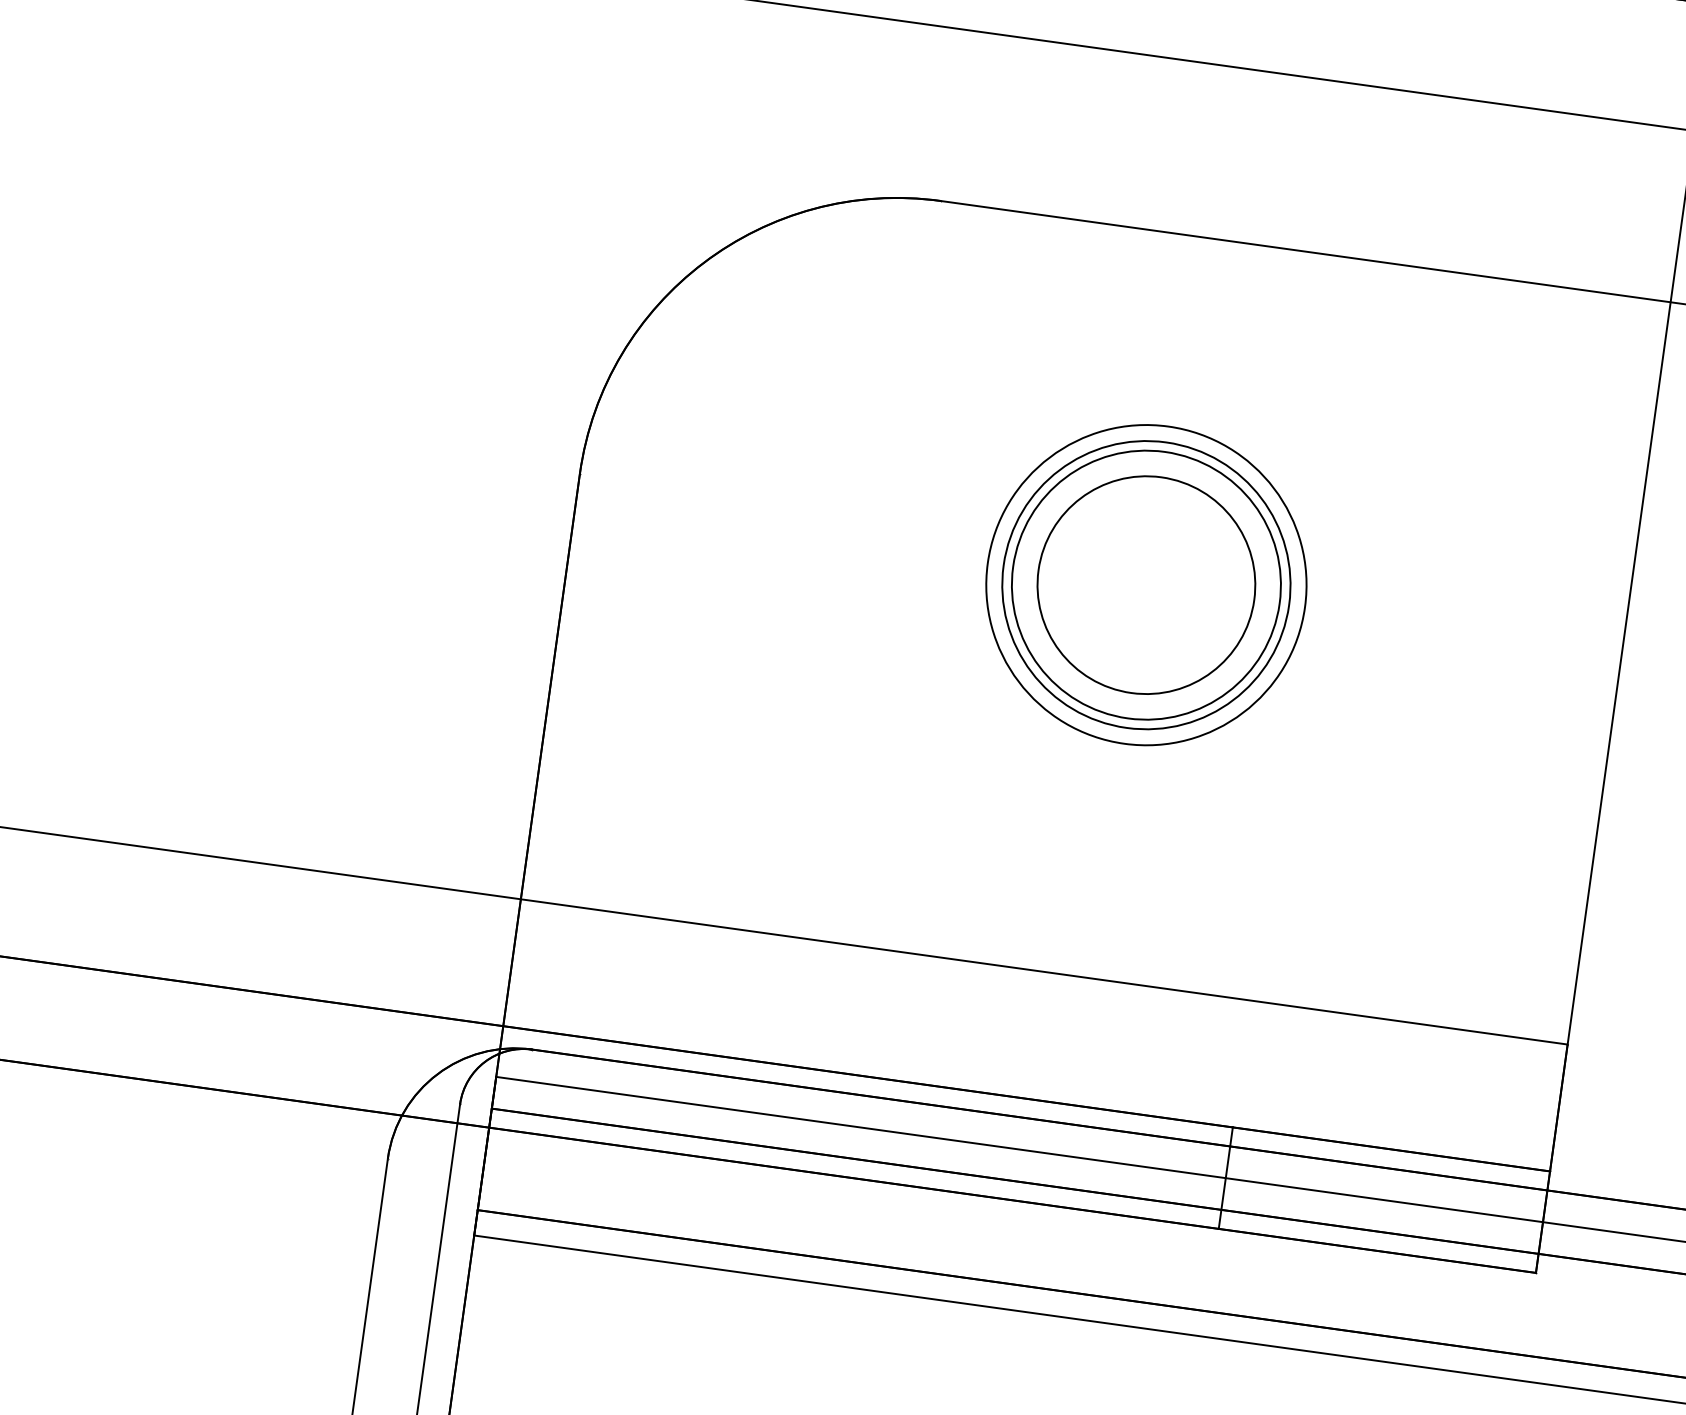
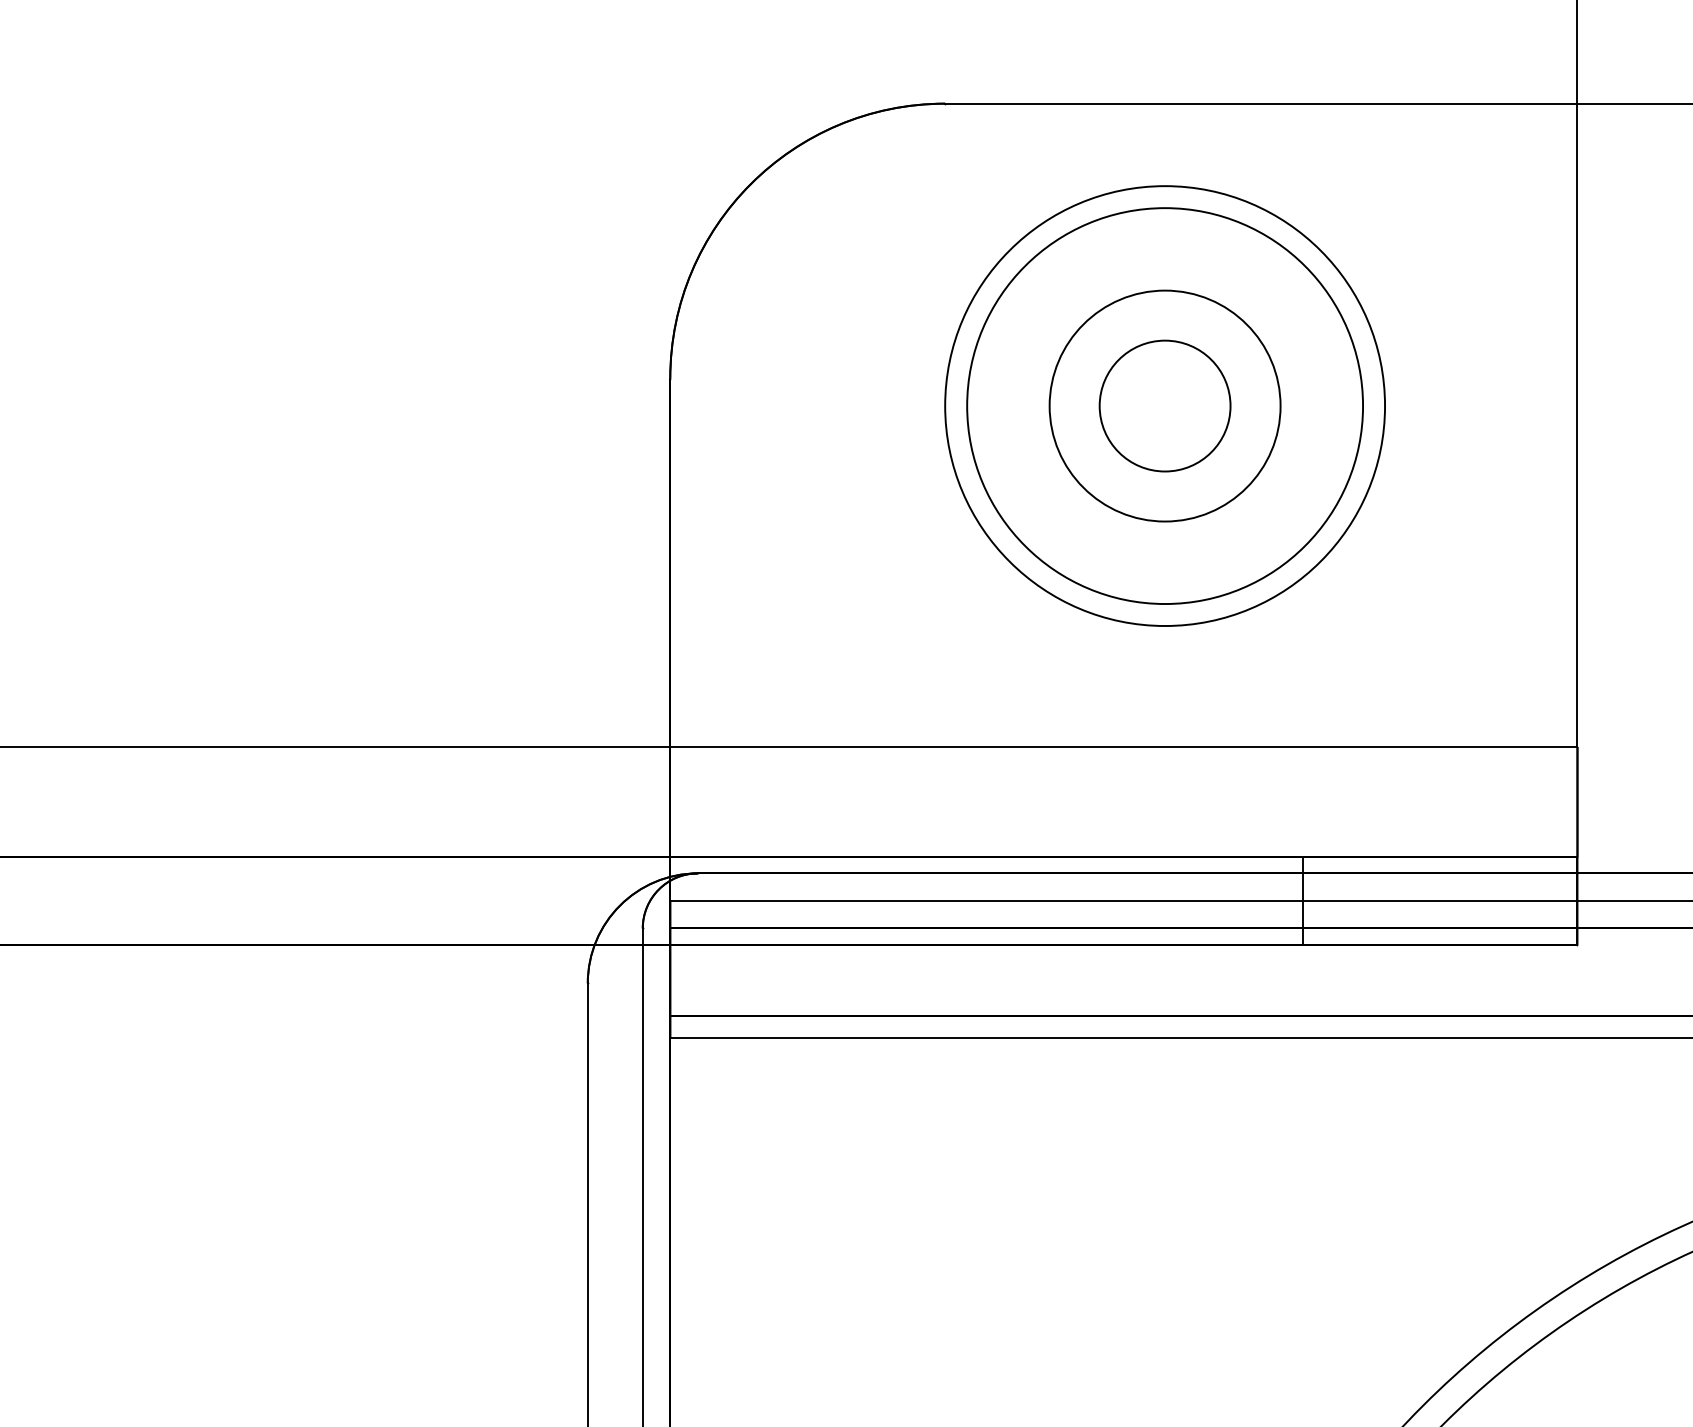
circle: (1145, 584) -> (1164, 405), size x0.7
circle: (1145, 584) -> (1164, 405), size x1.6
circle: (1145, 584) -> (1164, 405), size x1.6

